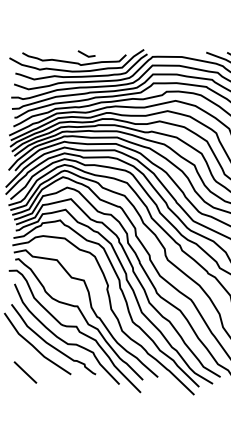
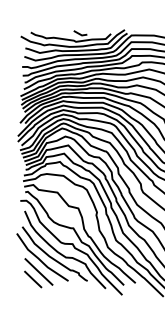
line: (32, 362) -> (38, 271), added

